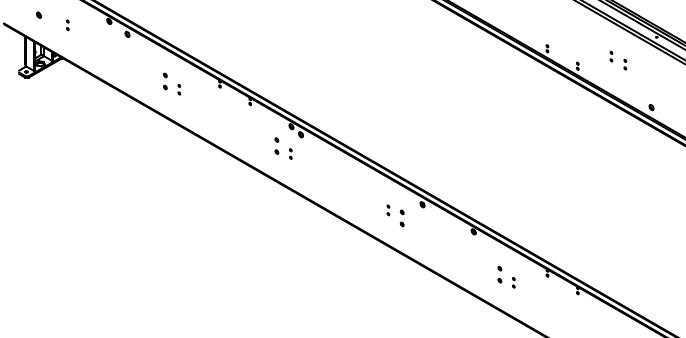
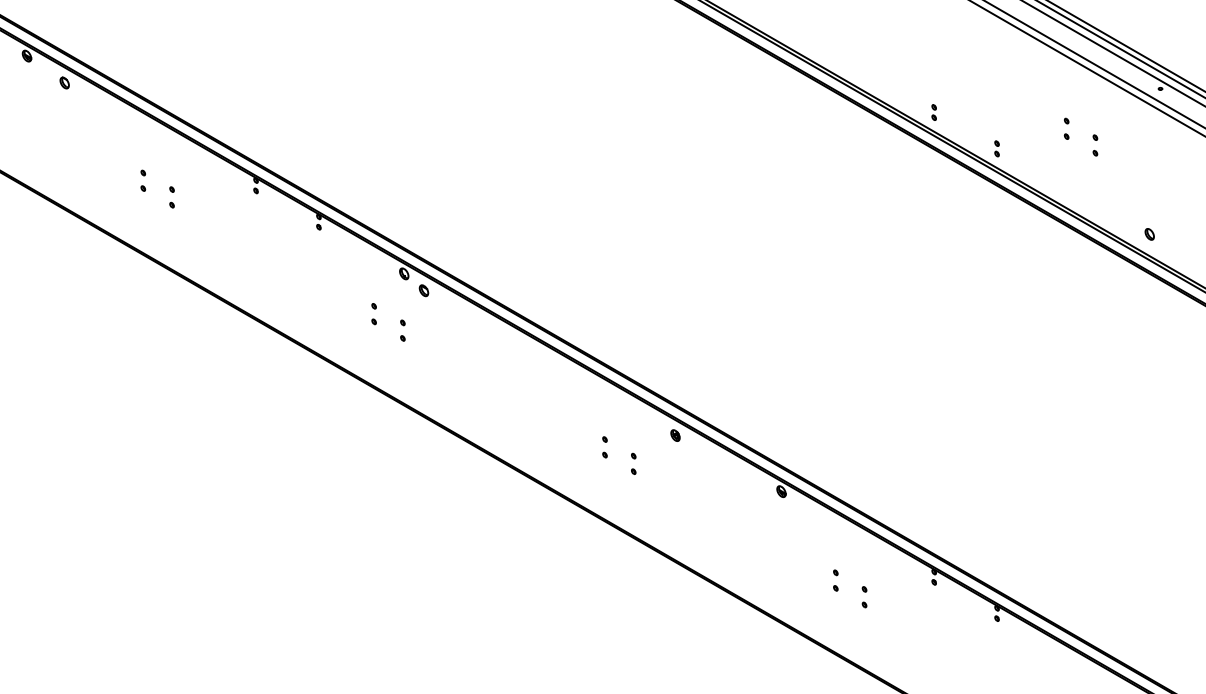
part: (165, 81) -> (143, 180), size x0.62
part: (276, 145) -> (373, 312), size x0.62
part: (402, 218) -> (634, 464), size x0.62
part: (499, 274) -> (834, 579), size x0.62

